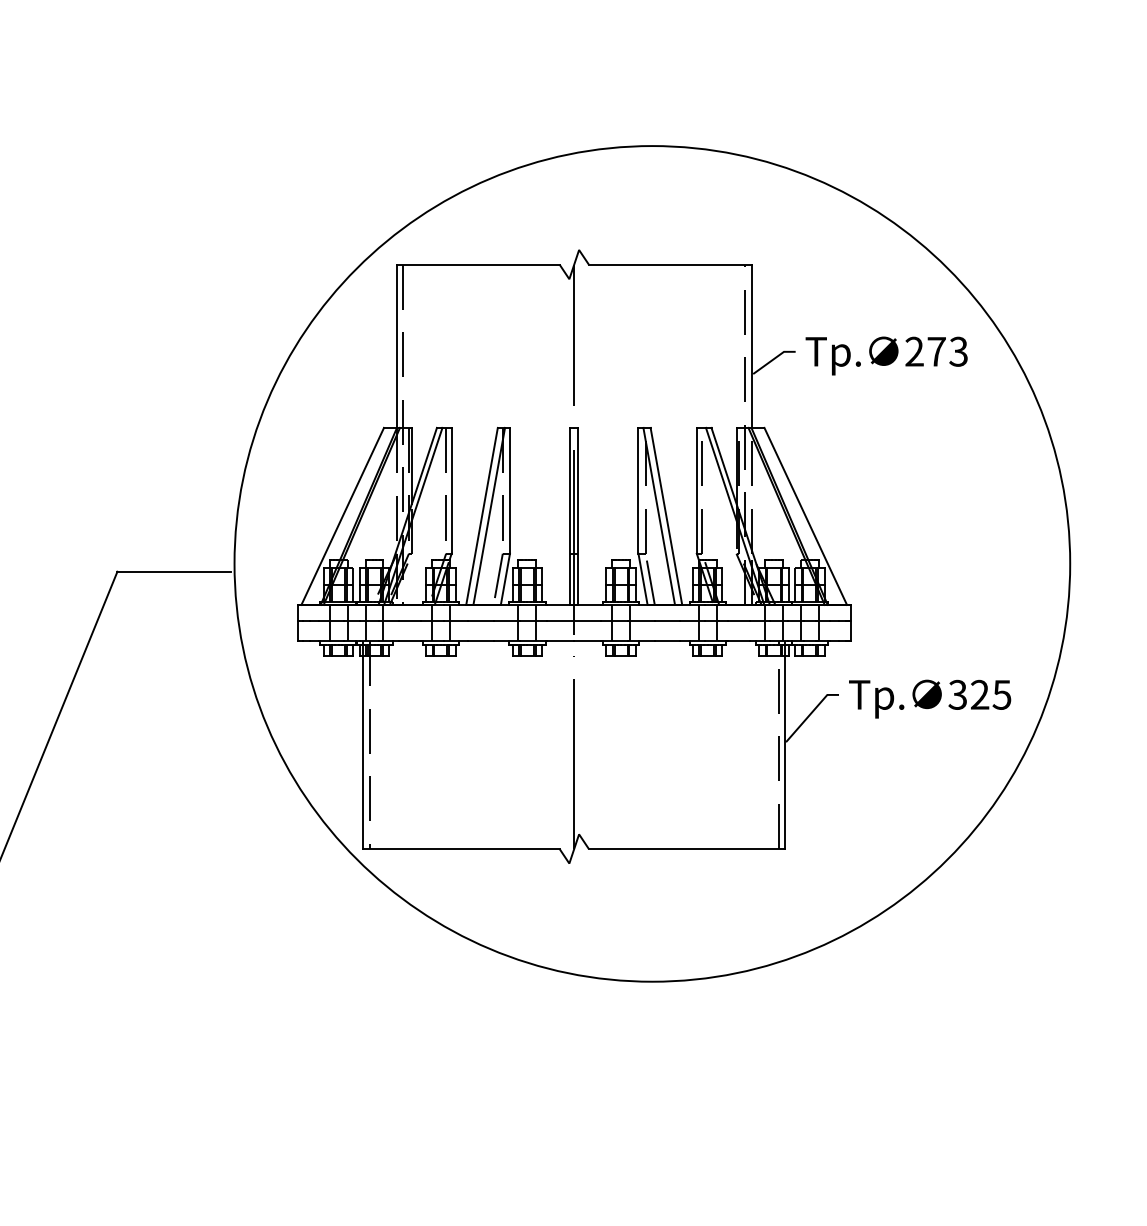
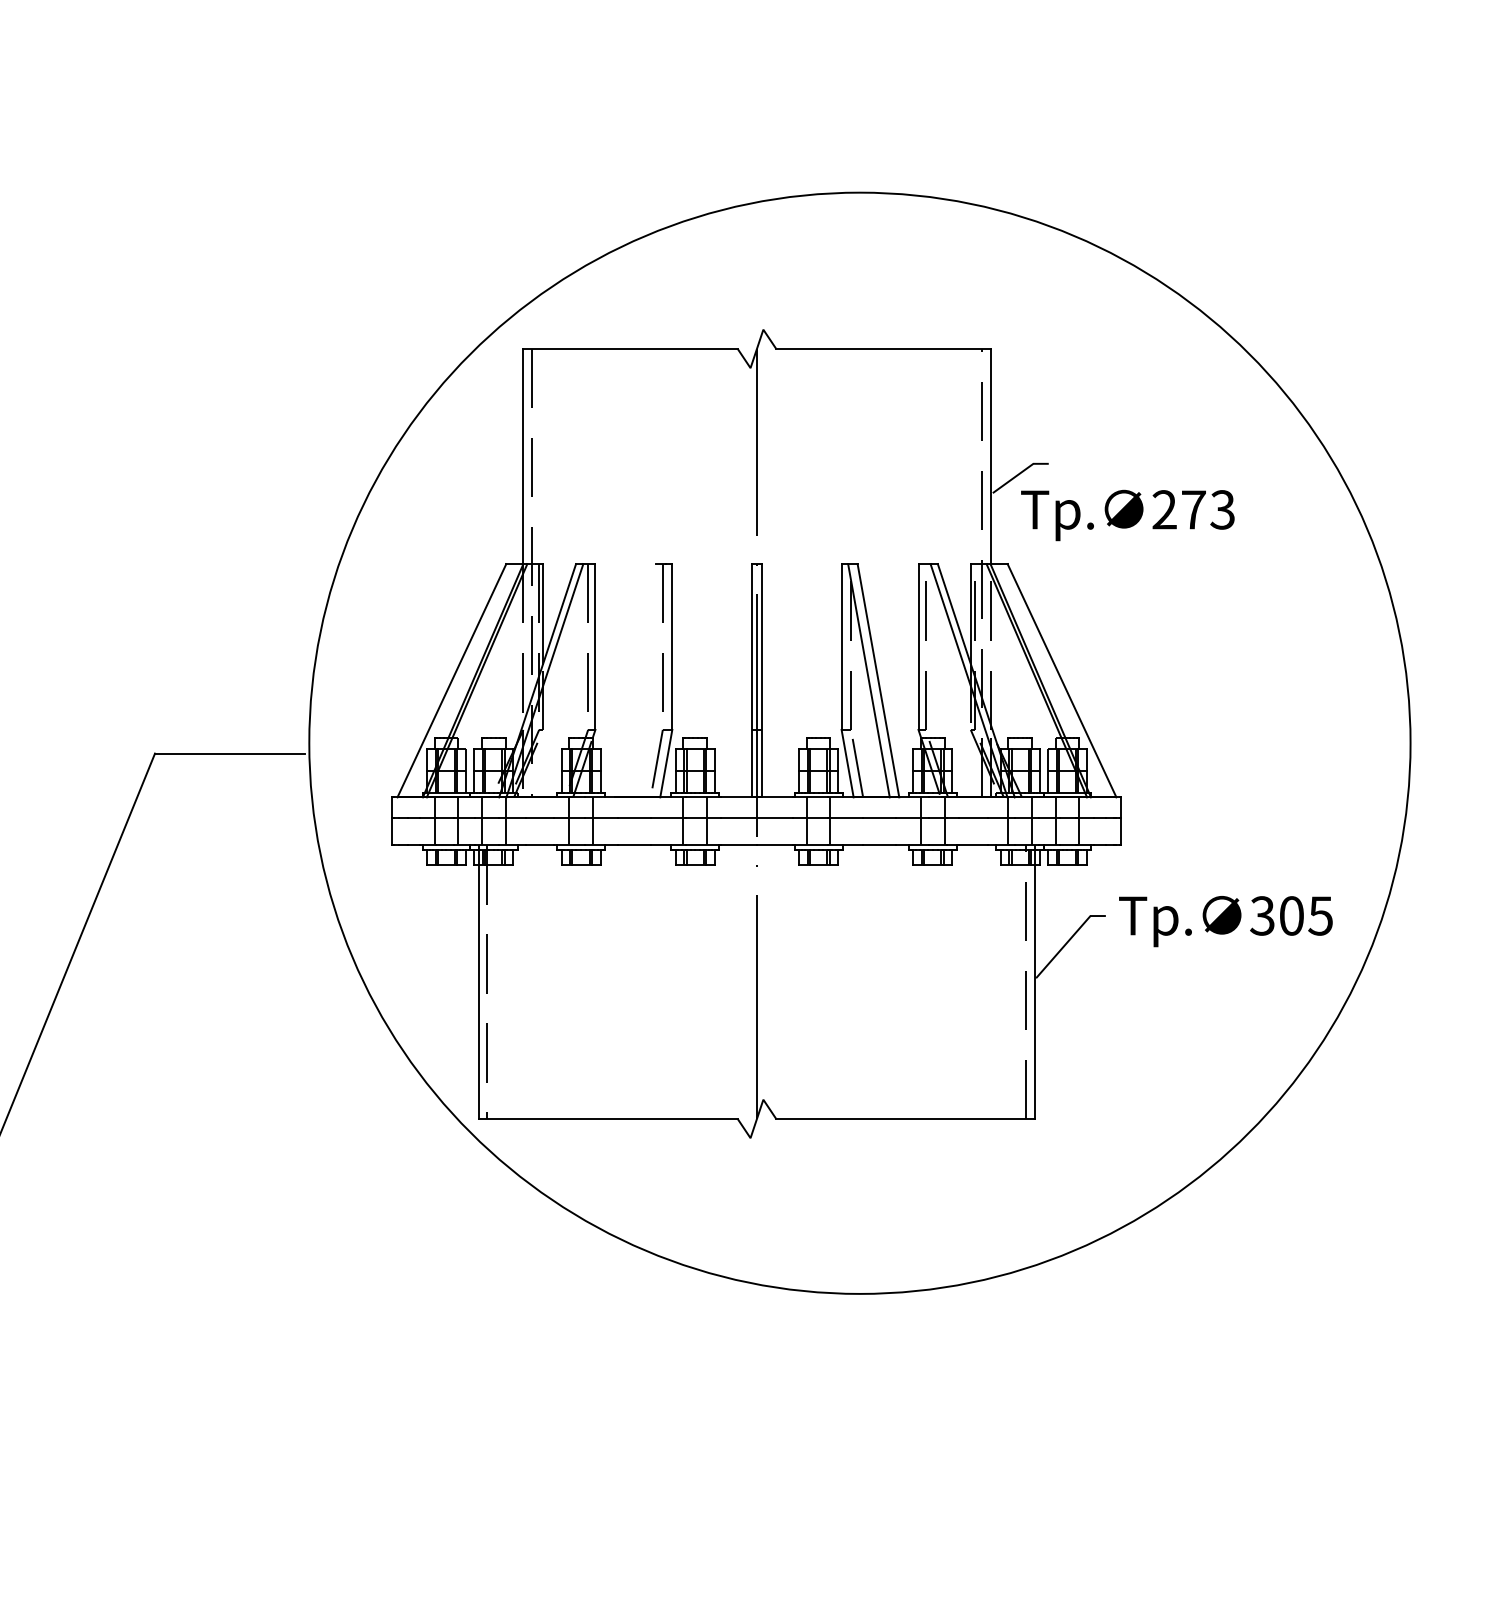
text: (886, 355) -> (1127, 514), moved
line: (481, 515) -> (634, 679), removed
line: (489, 515) -> (645, 679), removed
text: (980, 694) -> (1292, 915), 325 -> 305

